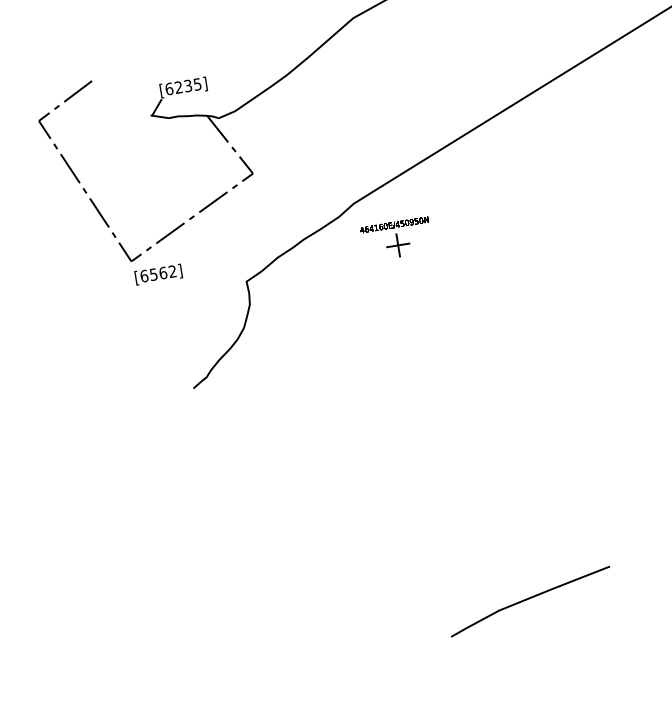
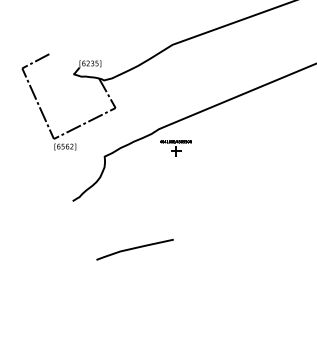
line: (529, 601) -> (134, 249), moved

